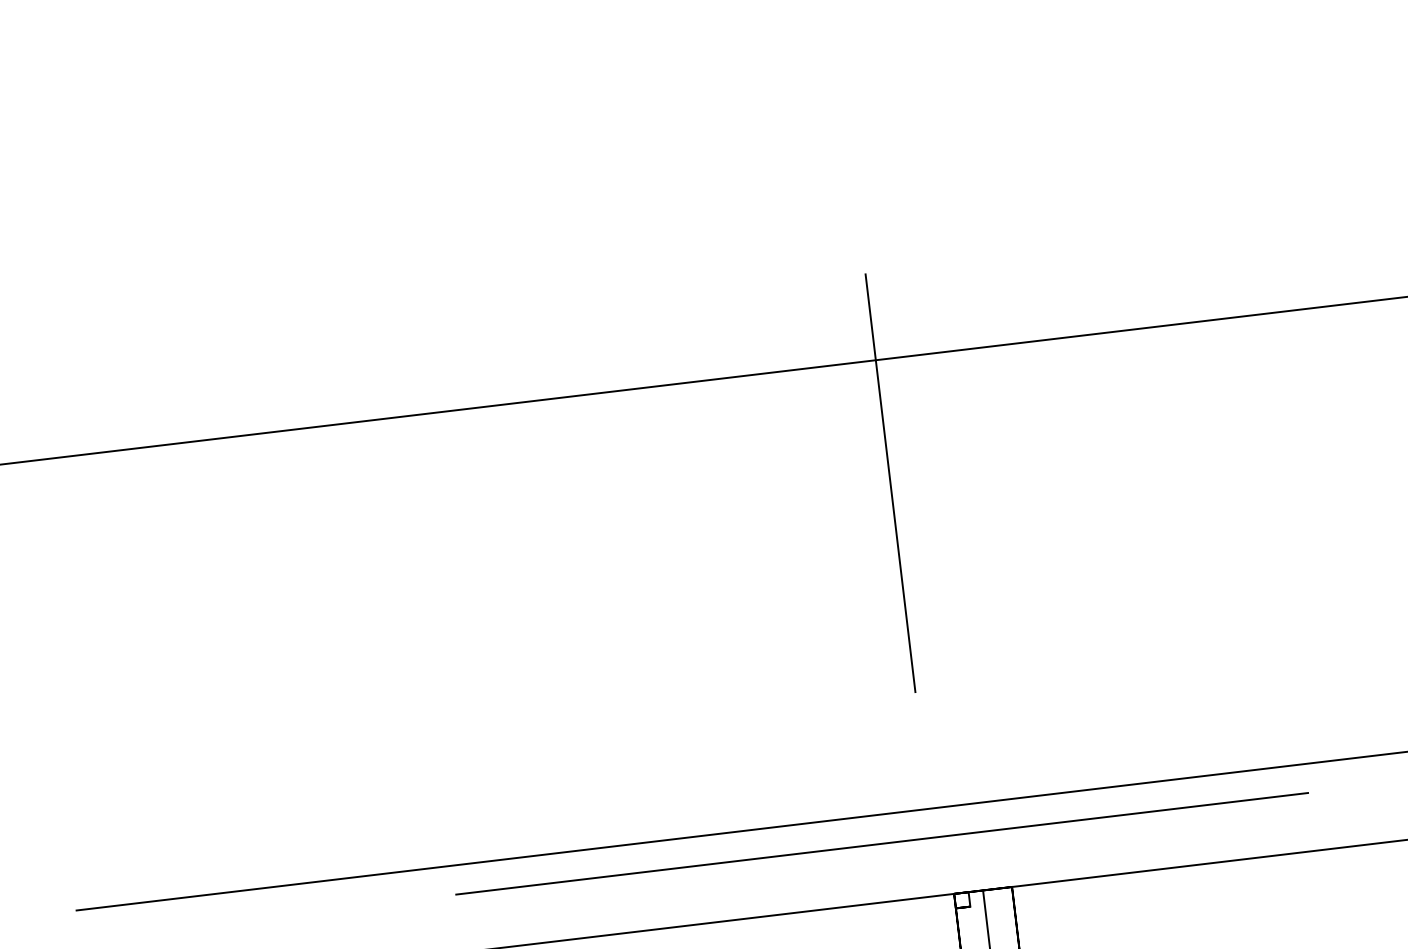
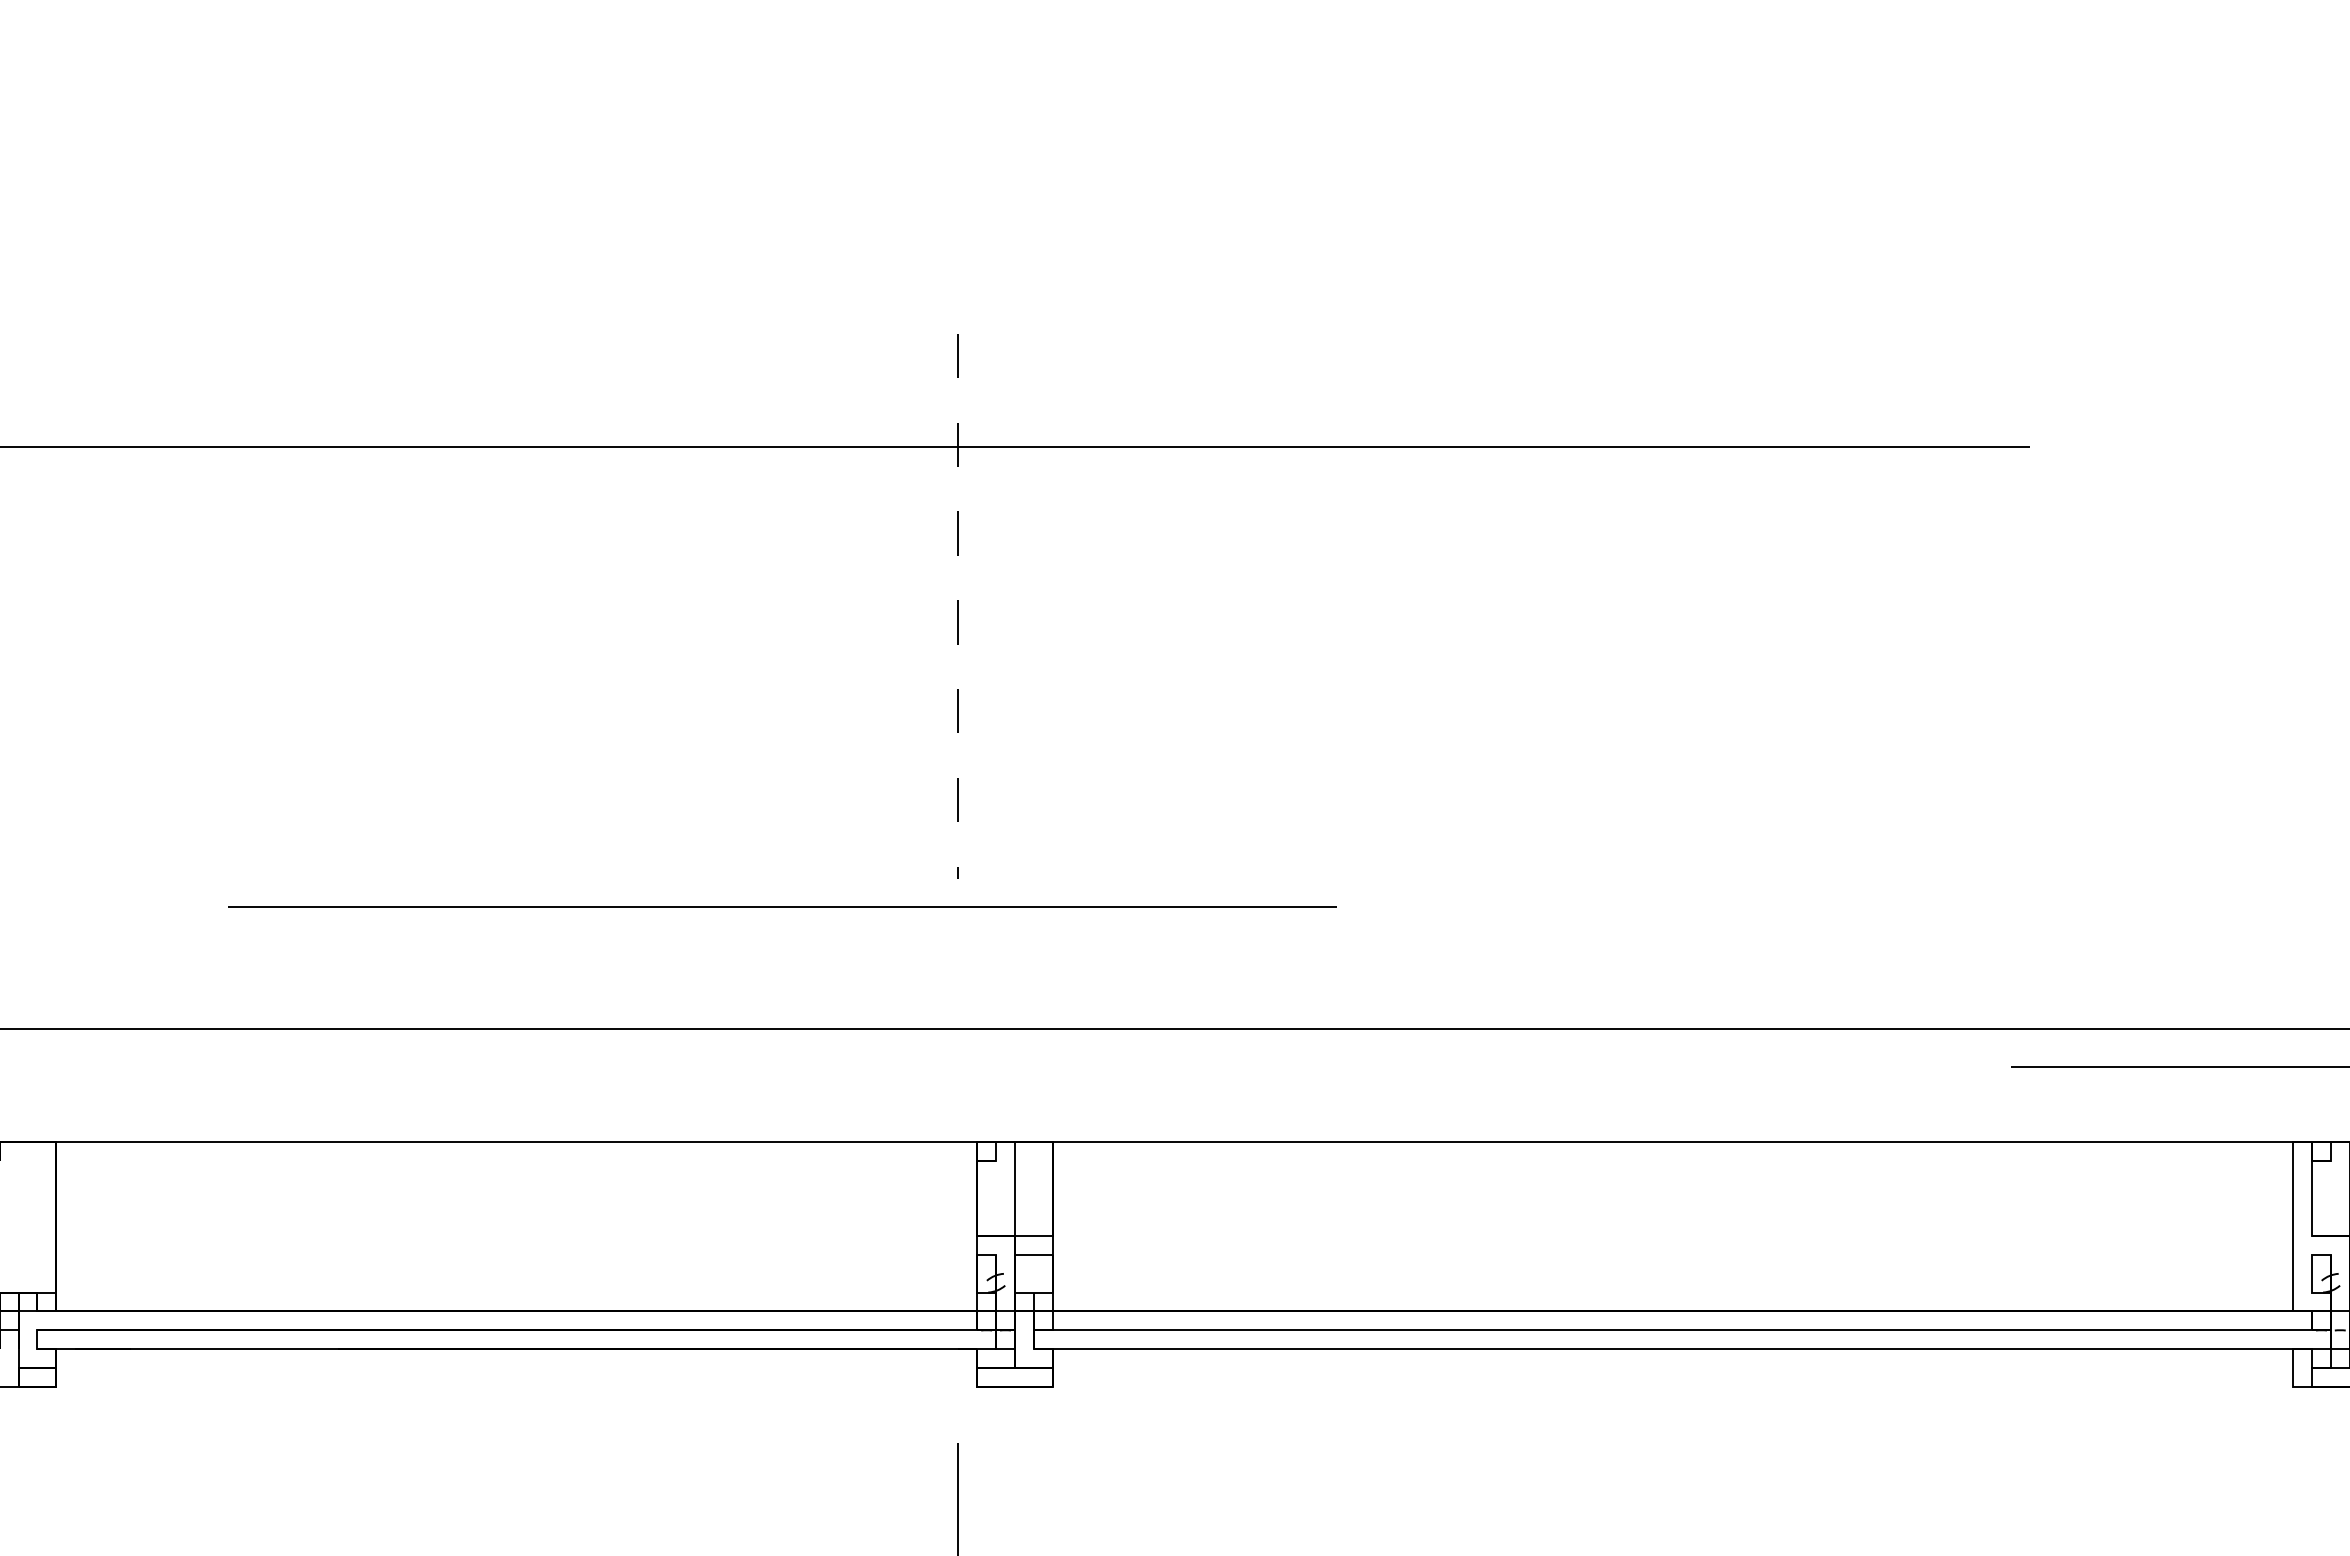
line: (890, 483) -> (958, 606), solid -> dashed
line: (881, 843) -> (782, 906), moved

